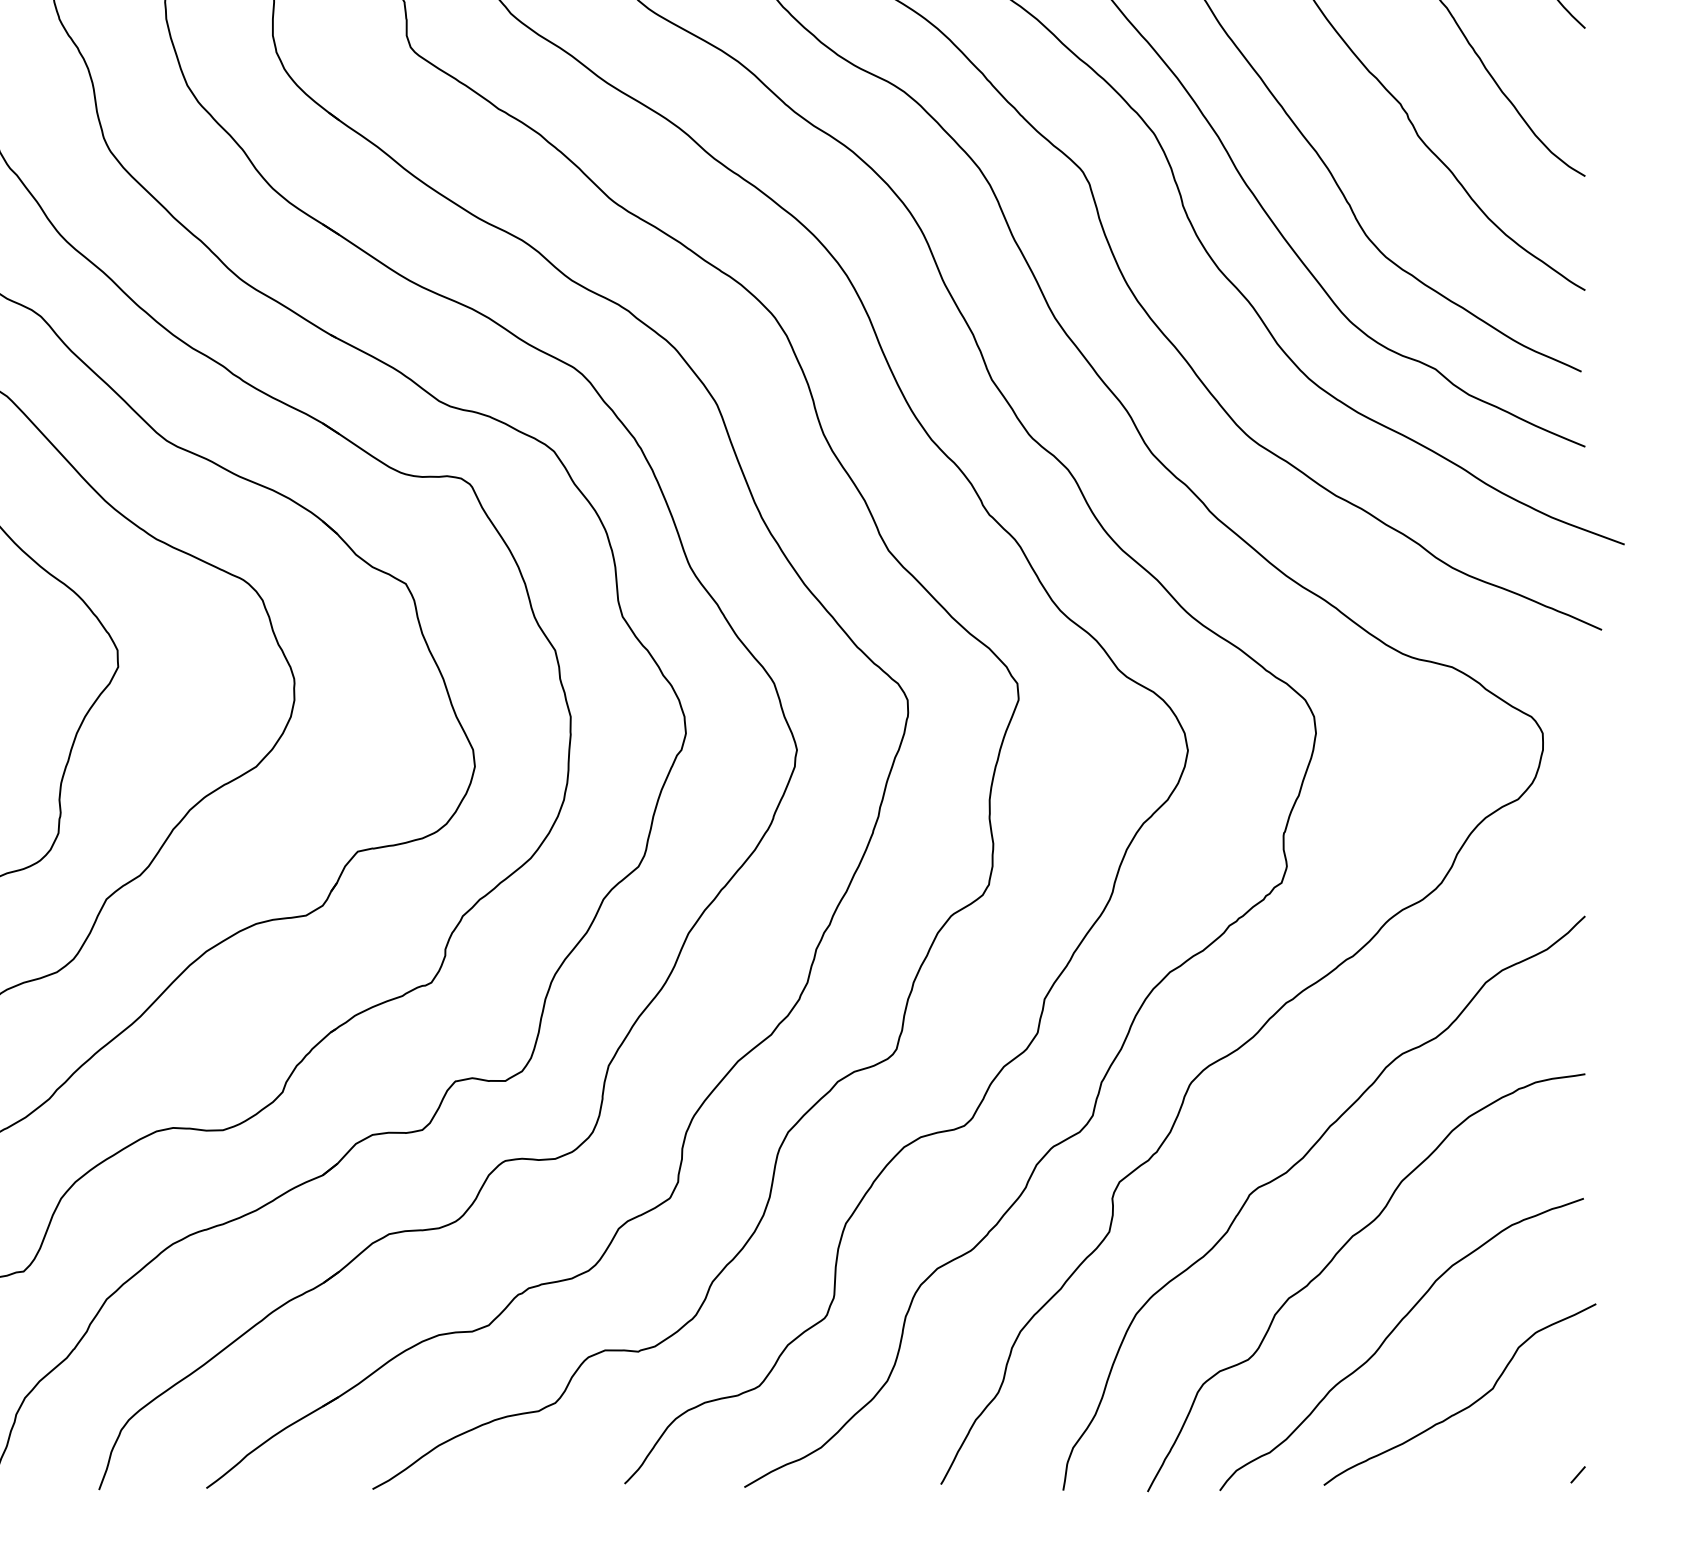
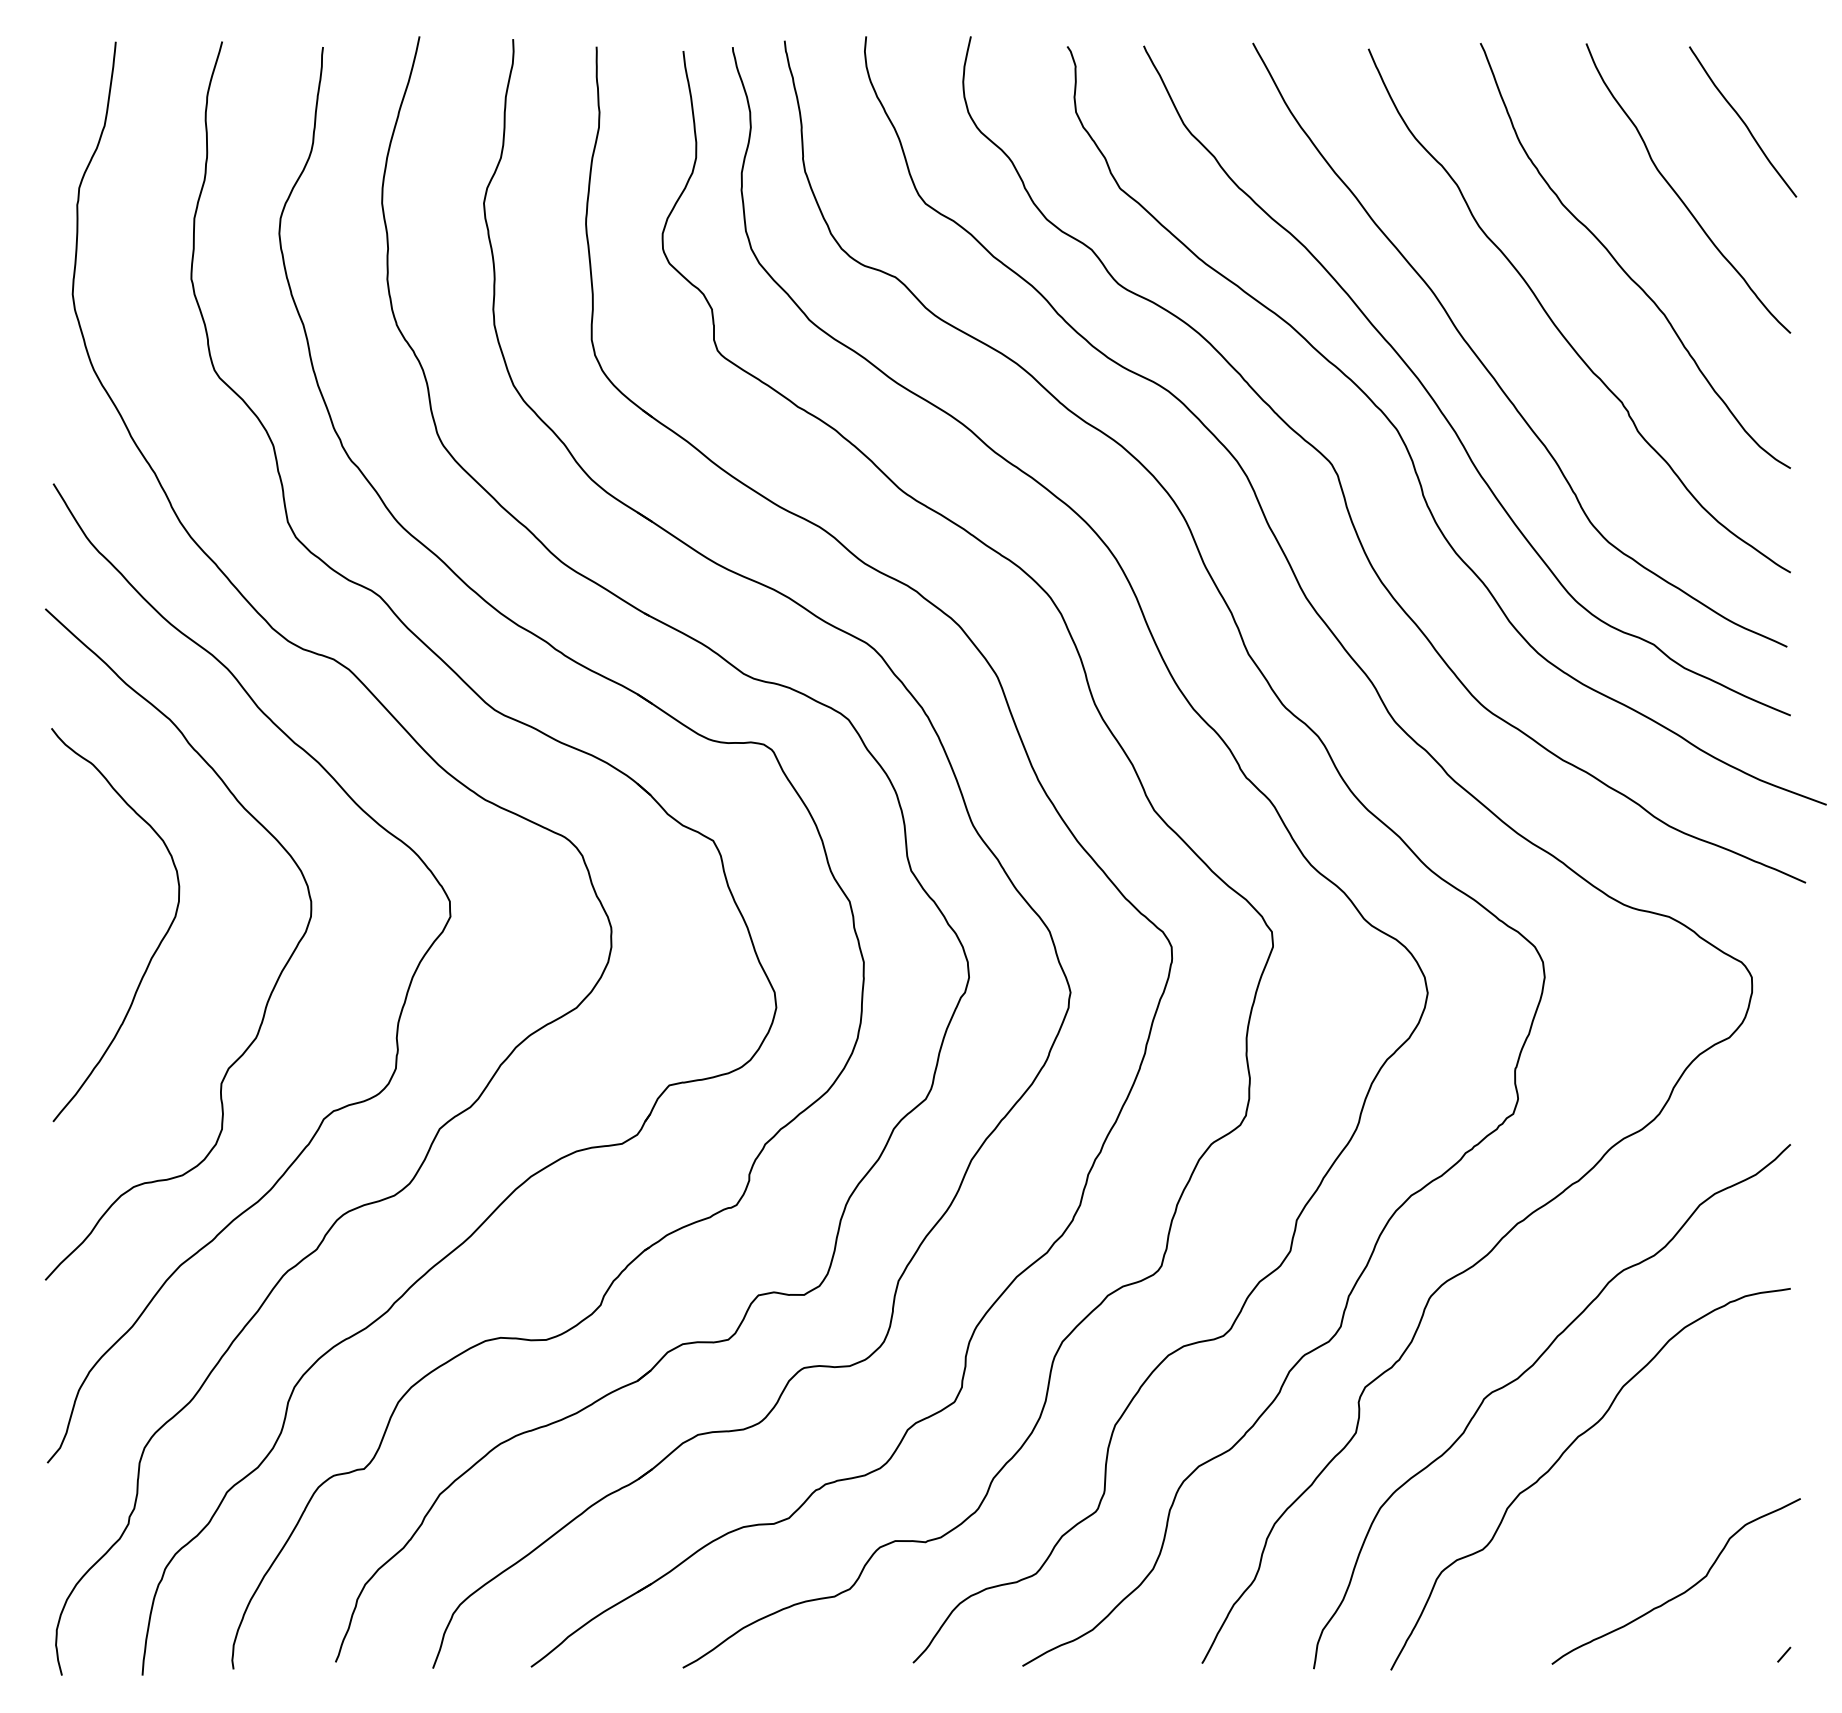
curve: (1391, 1334) -> (1613, 1526), removed

